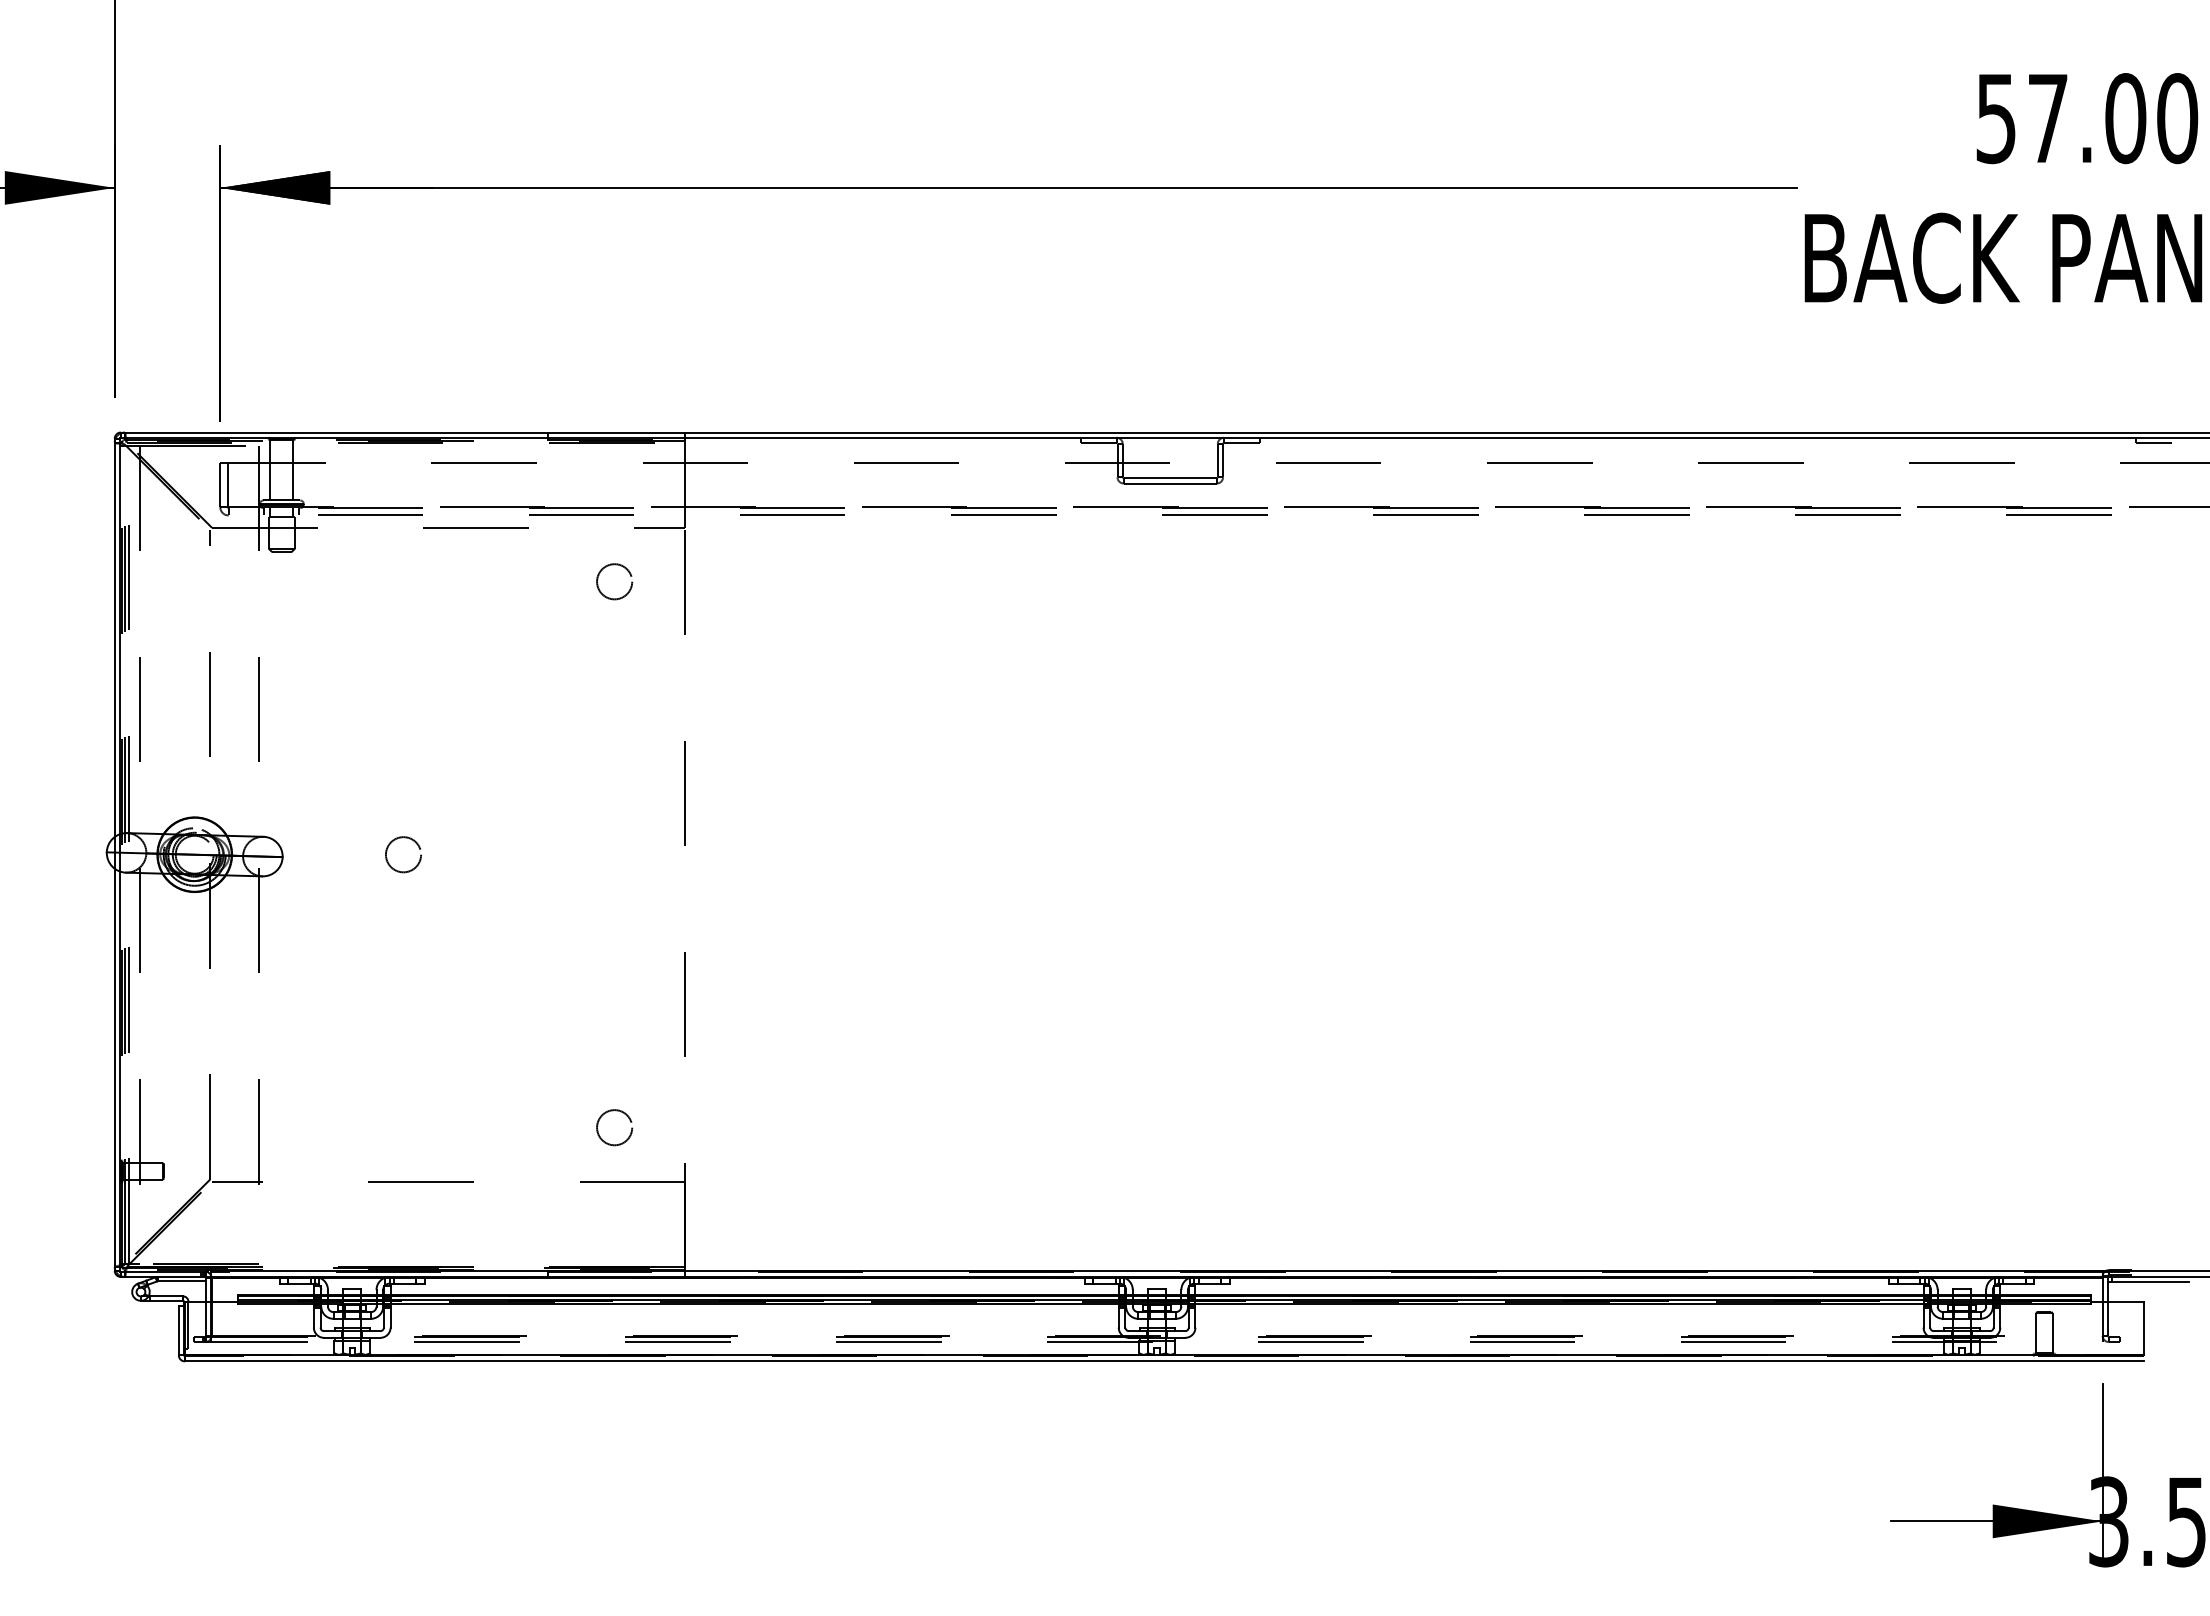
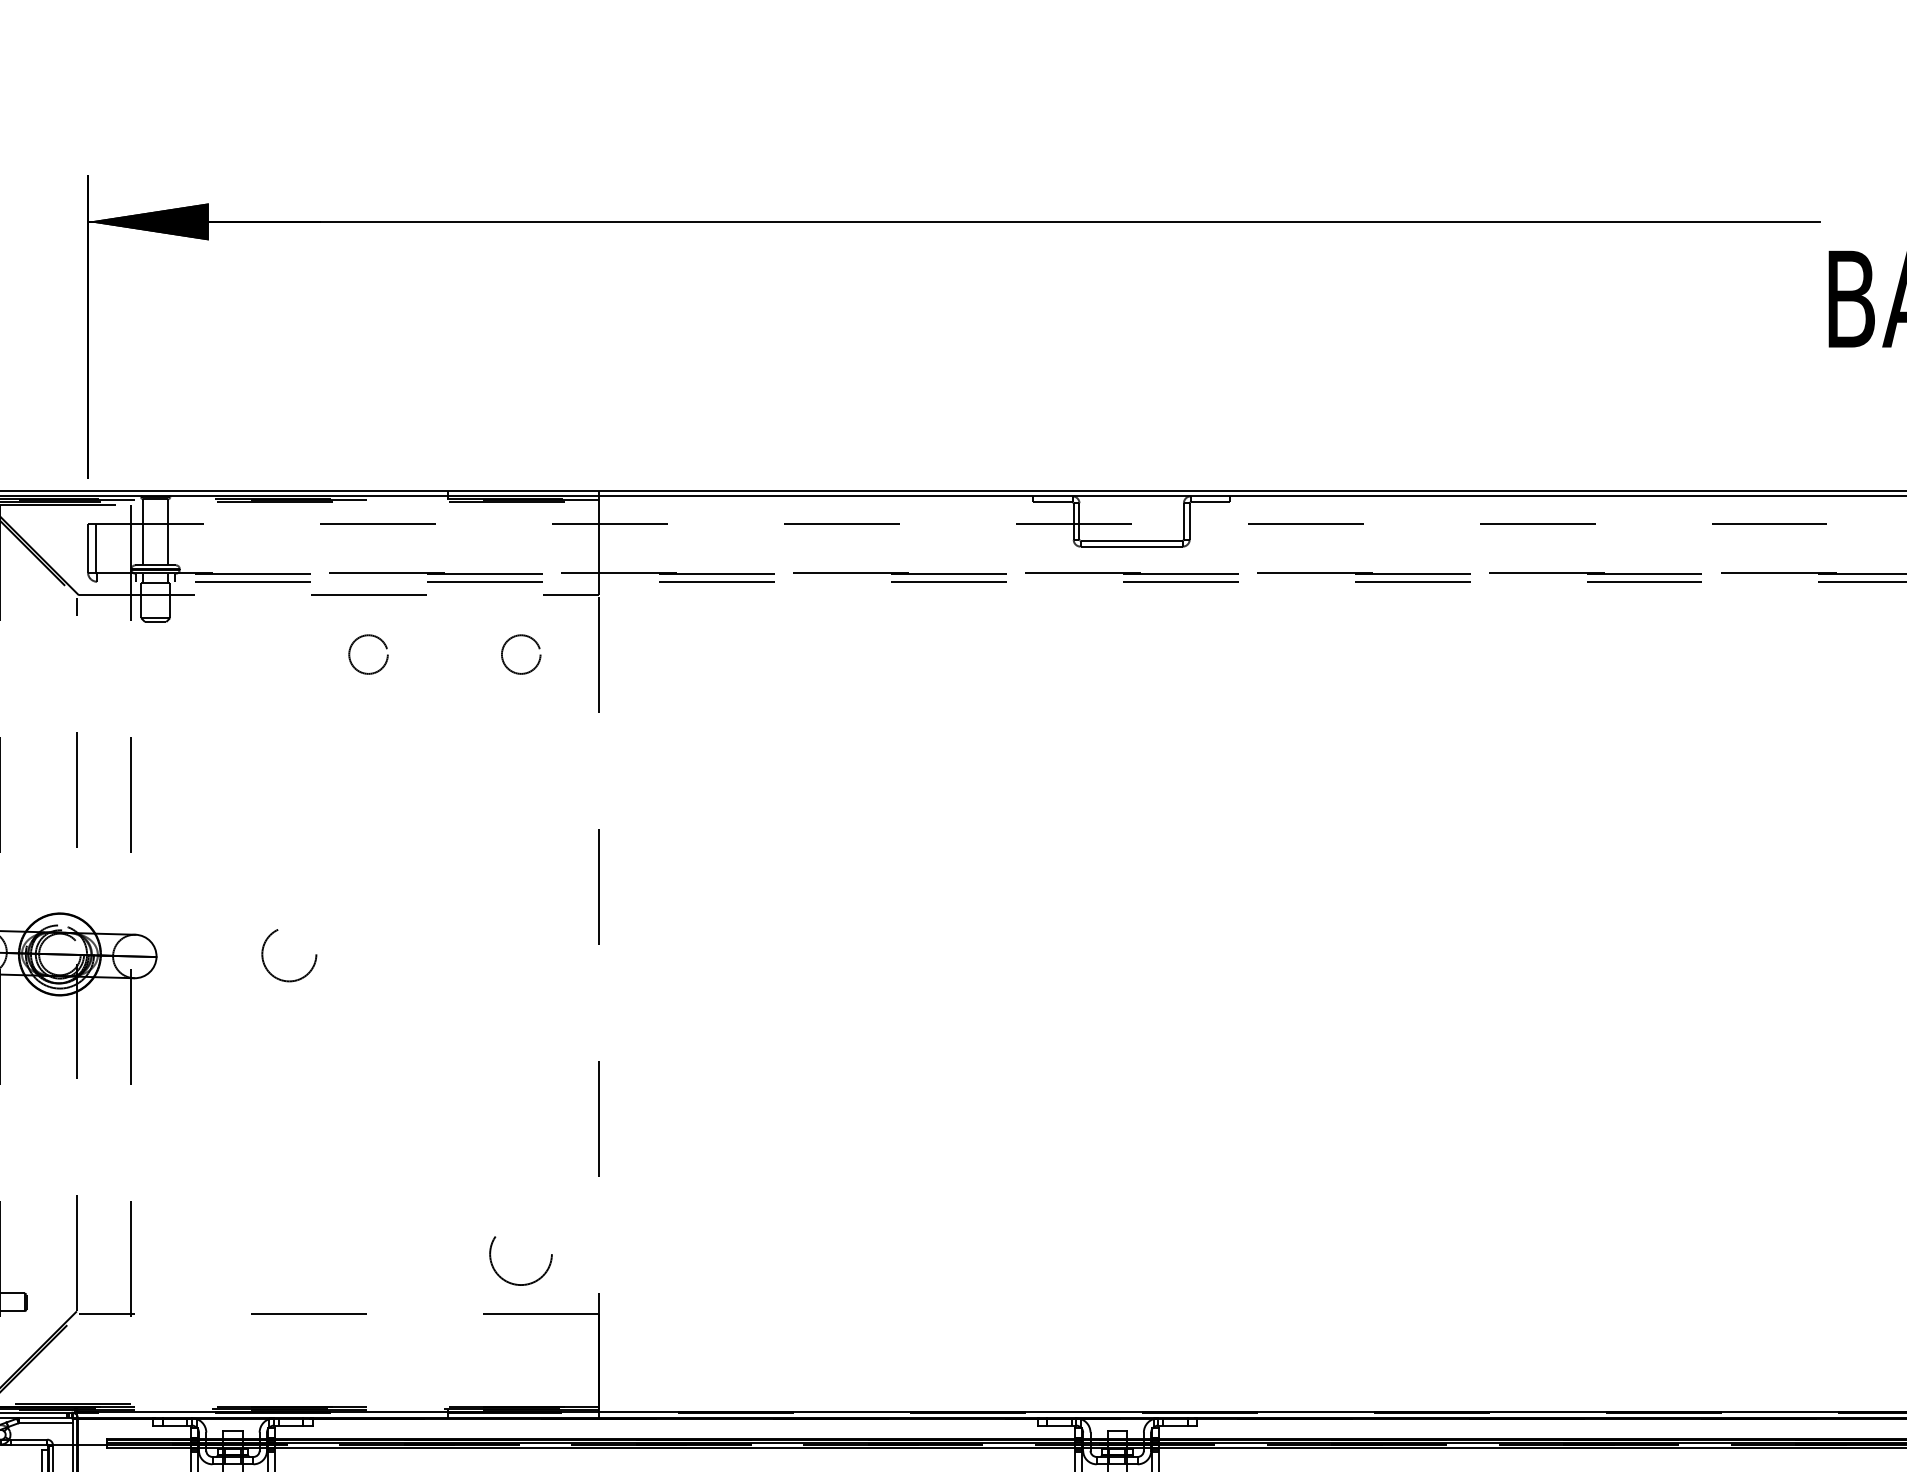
circle: (475, 581) -> (368, 654), added
circle: (403, 854) -> (289, 954), size x1.4
circle: (614, 1127) -> (521, 1254), size x1.6

